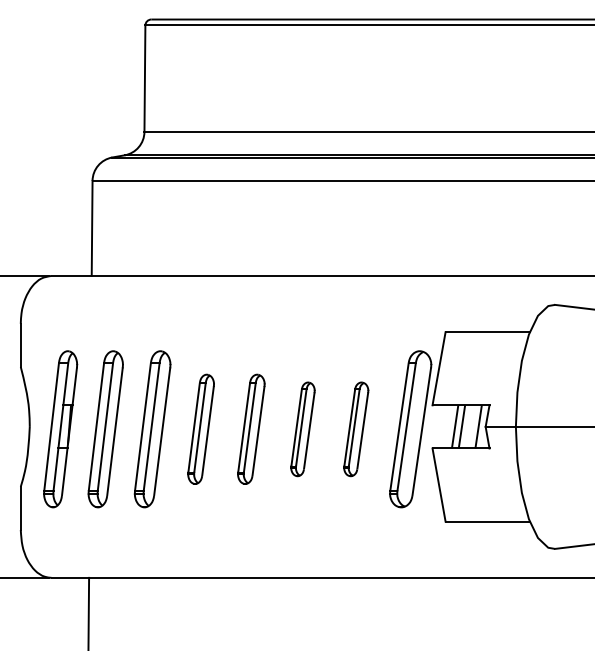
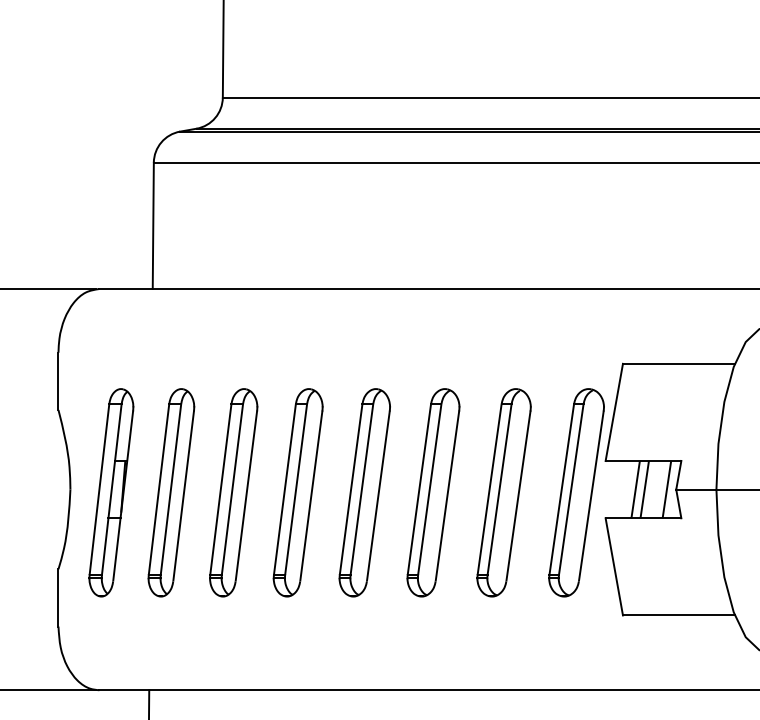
part: (200, 429) -> (297, 493), size x1.43
part: (251, 429) -> (365, 493), size x1.43
part: (302, 429) -> (432, 493), size x1.67
part: (356, 429) -> (504, 493), size x1.67

